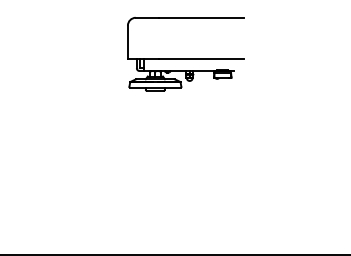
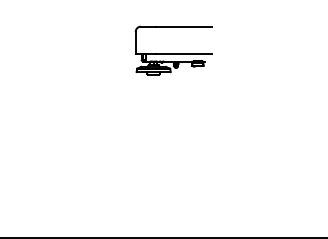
part: (185, 54) -> (173, 50), size x0.7

